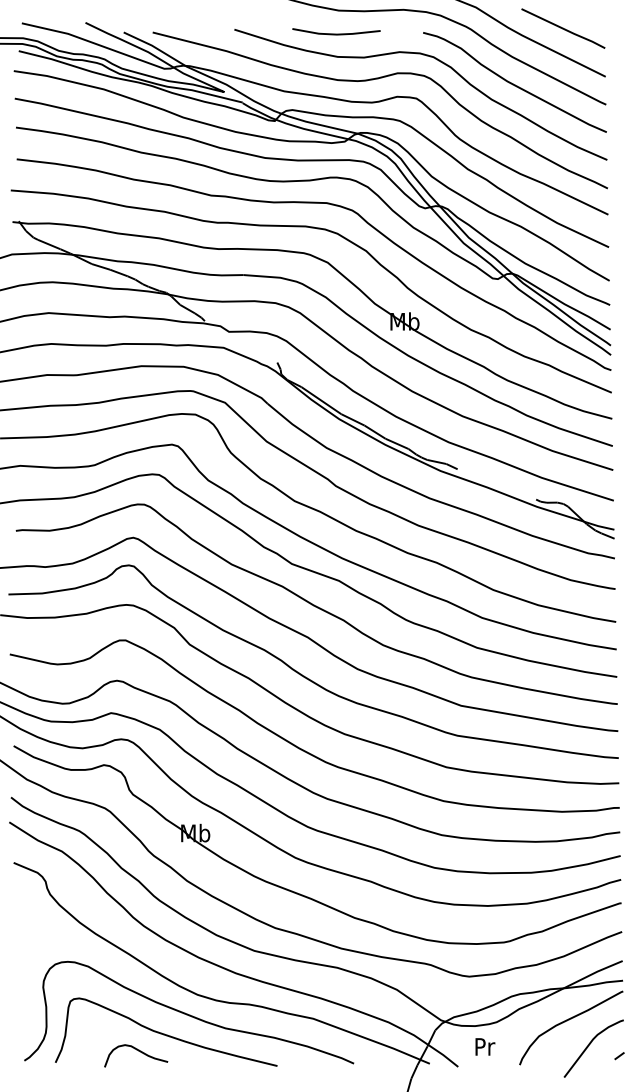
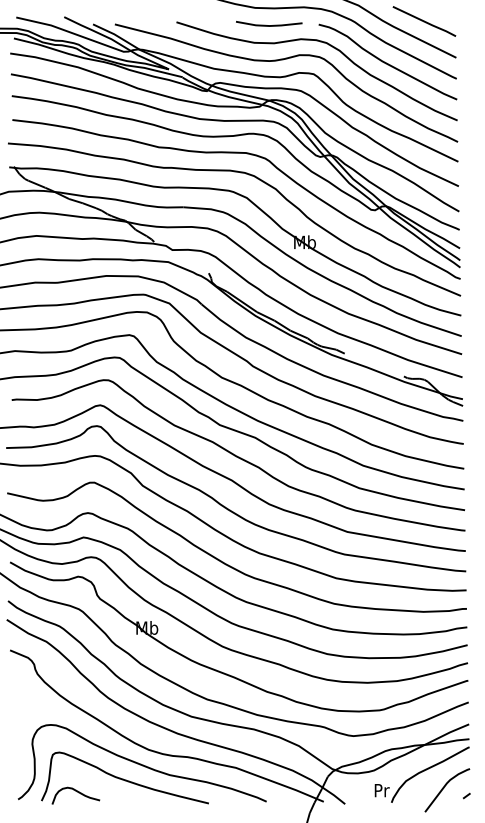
line: (336, 33) -> (269, 25), moved
text: (485, 1046) -> (382, 790), moved
curve: (138, 1051) -> (77, 792), moved

